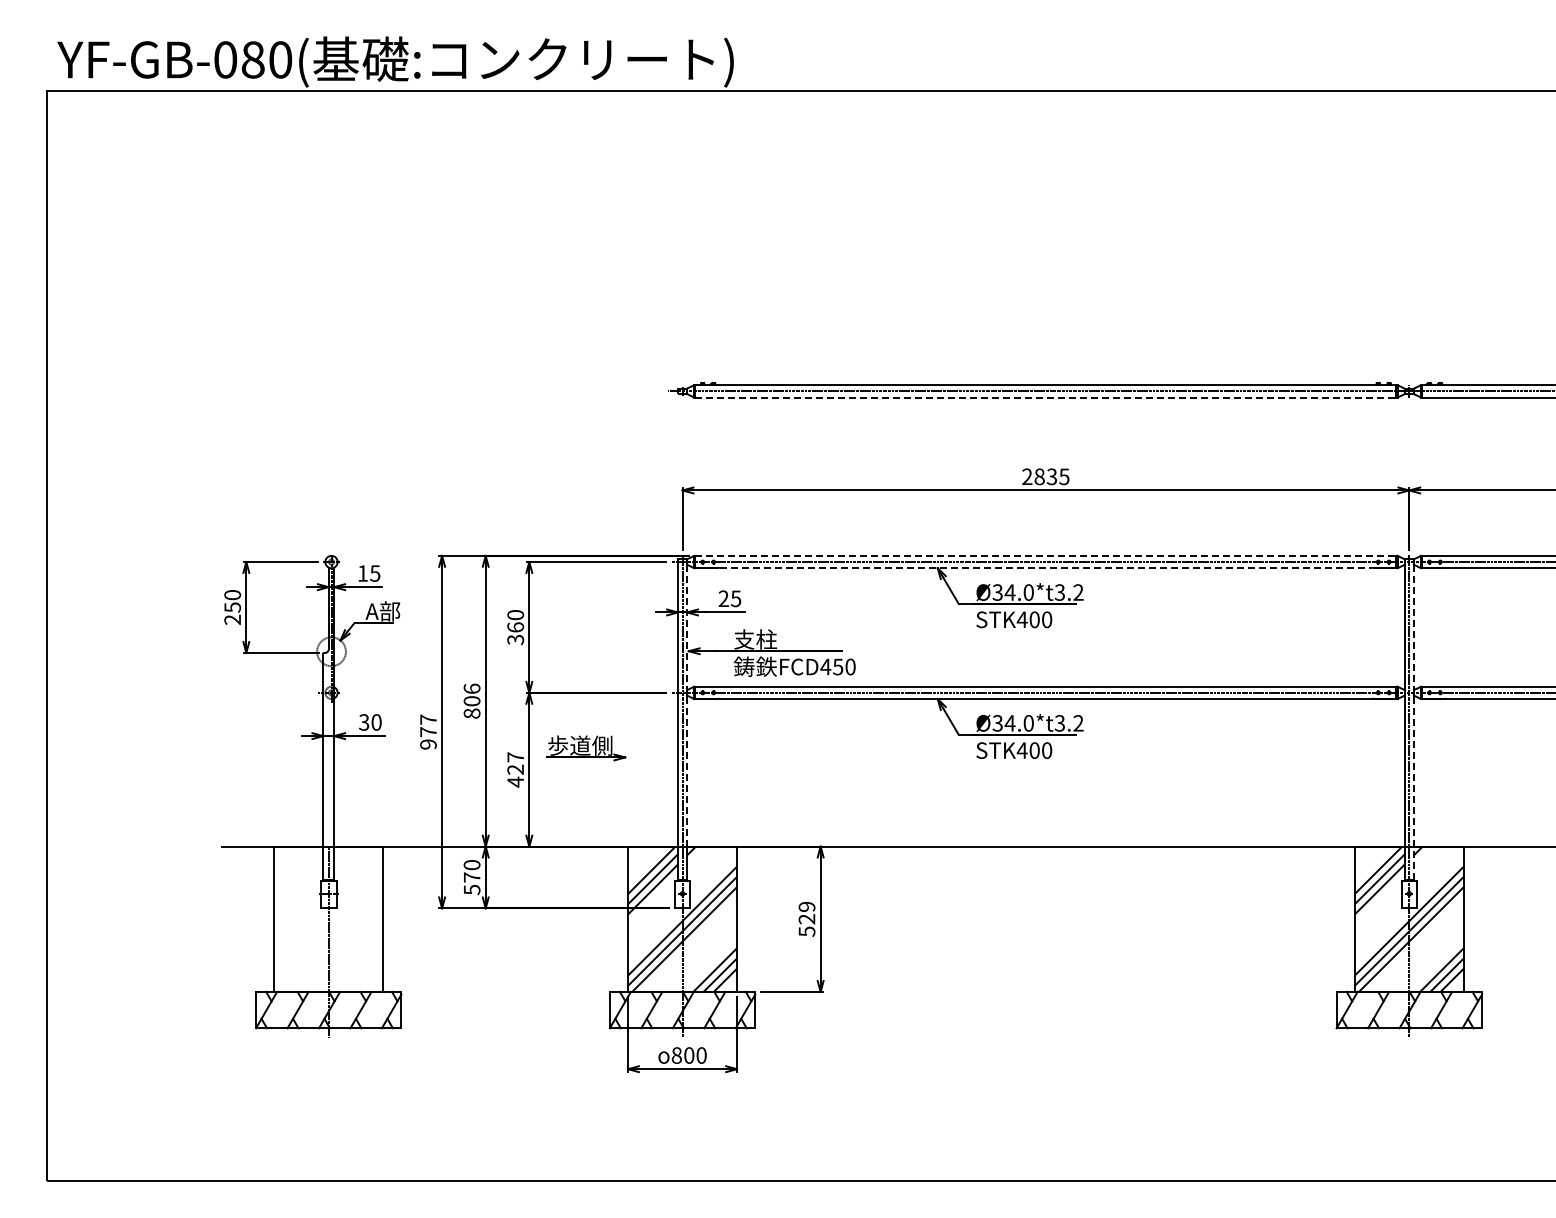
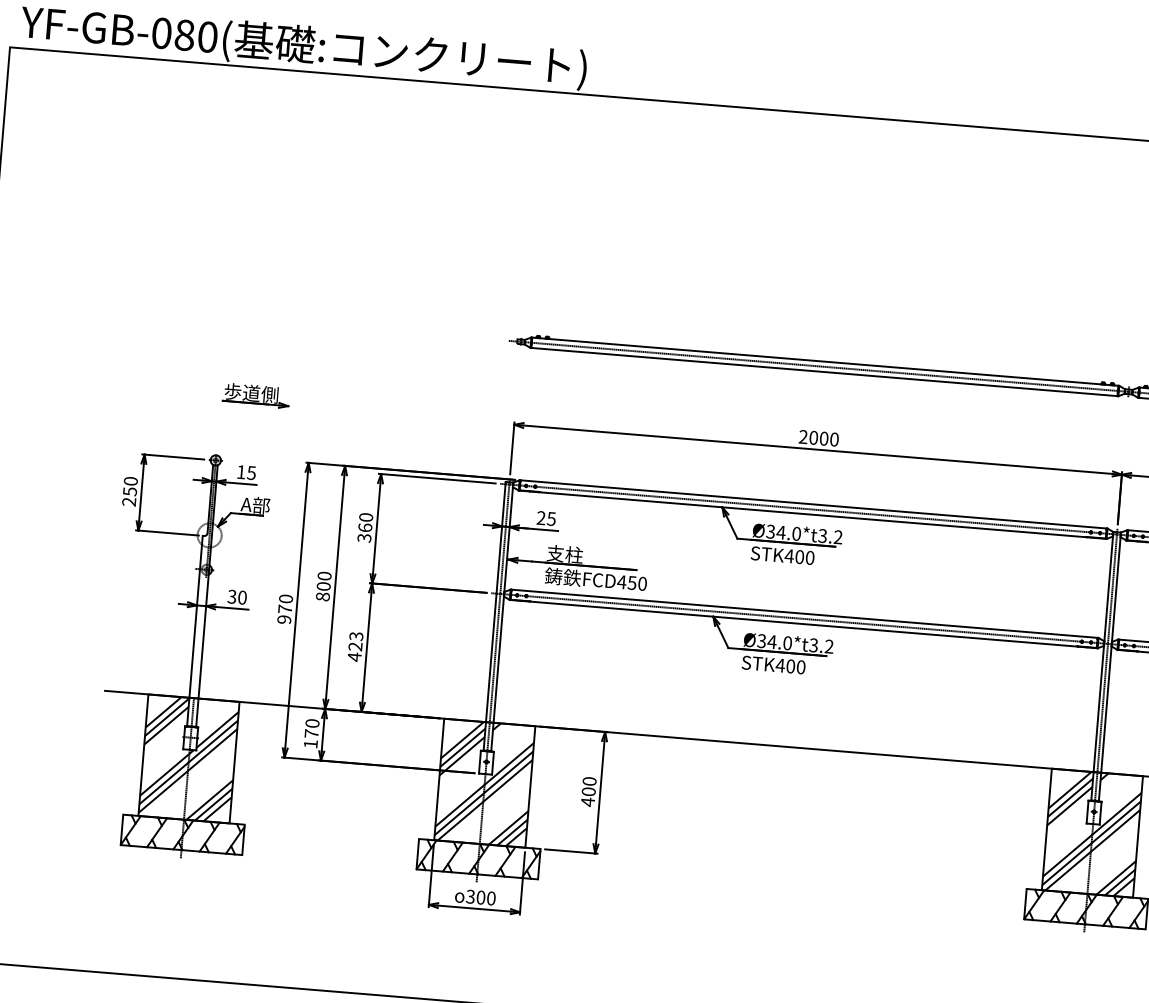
line: (1046, 397) -> (824, 372), dashed -> solid
text: (1051, 476) -> (823, 438), 2835 -> 2000
line: (1046, 555) -> (814, 504), dashed -> solid
line: (1045, 568) -> (812, 514), dashed -> solid
text: (471, 688) -> (324, 575), 806 -> 800
line: (687, 702) -> (503, 602), dashed -> solid
text: (428, 719) -> (286, 598), 977 -> 970
line: (1413, 719) -> (1109, 666), dashed -> solid
part: (586, 748) -> (256, 396), moved
text: (515, 757) -> (356, 636), 427 -> 423
text: (472, 889) -> (311, 743), 570 -> 170
hatch: (328, 918) -> (188, 758), added
text: (806, 919) -> (588, 791), 529 -> 400
text: (676, 1055) -> (470, 896), 800 -> 300

